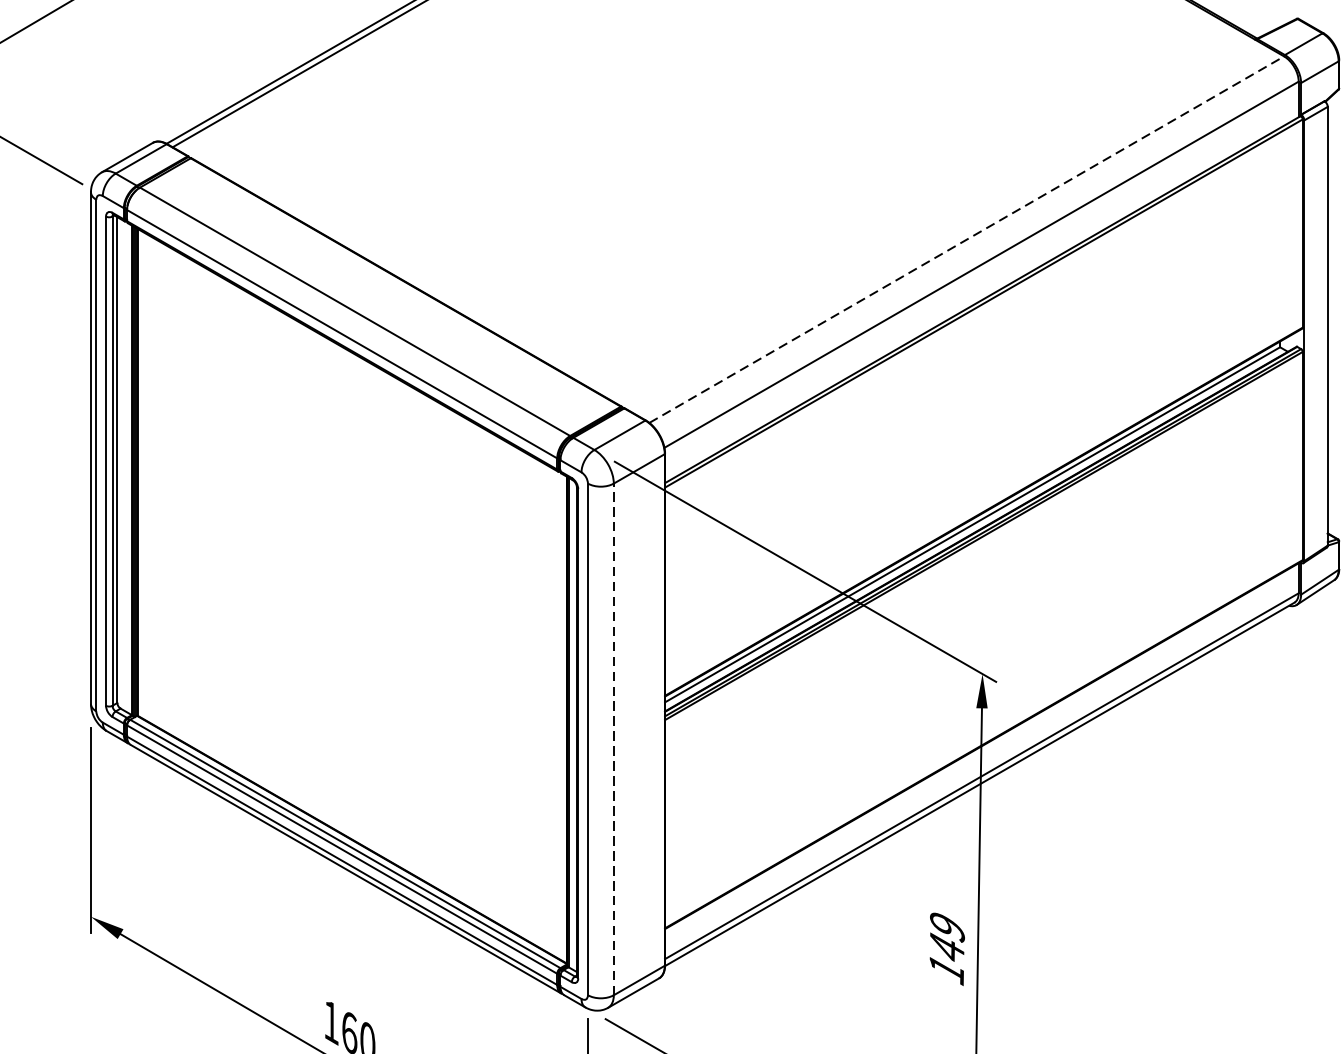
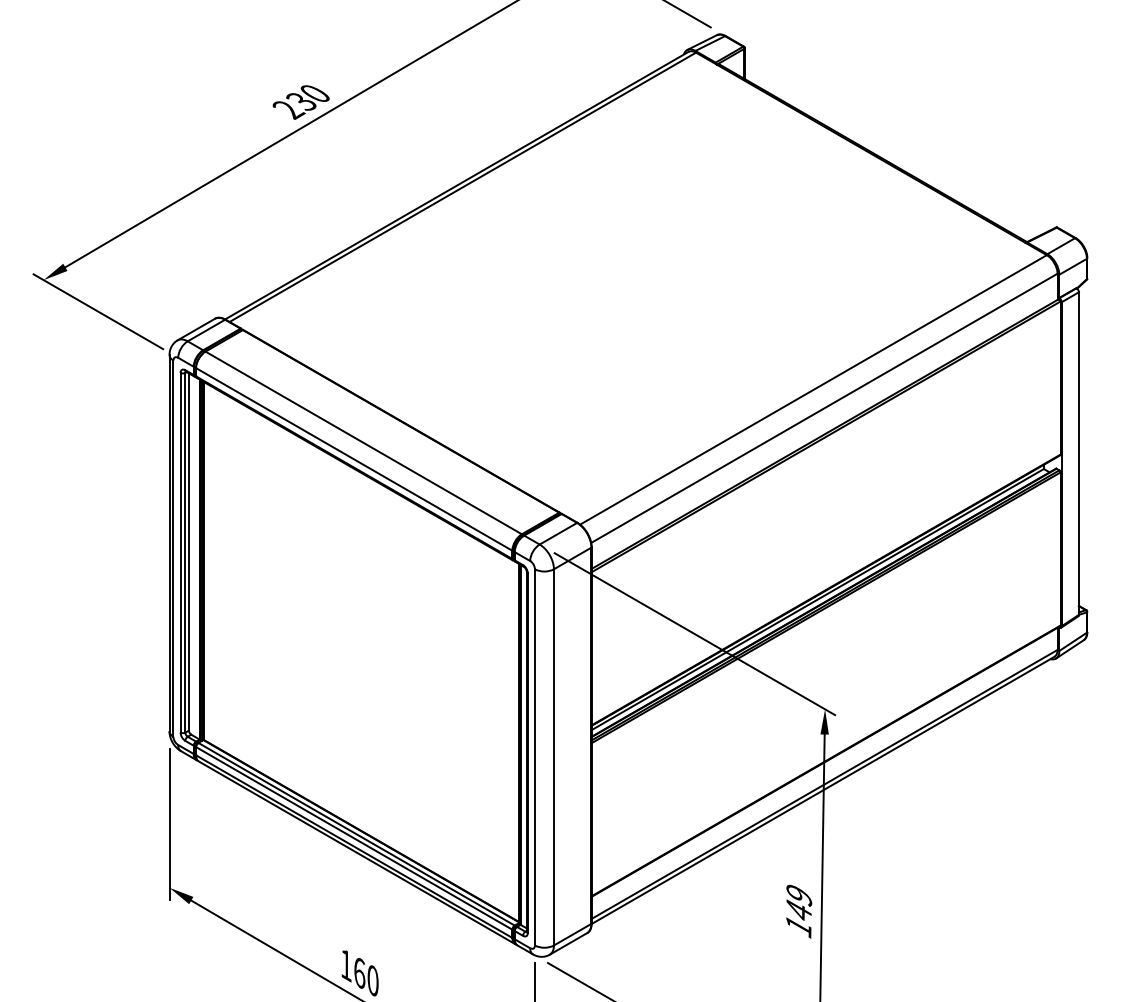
line: (966, 239) -> (813, 389), dashed -> solid
line: (613, 738) -> (553, 756), dashed -> solid

